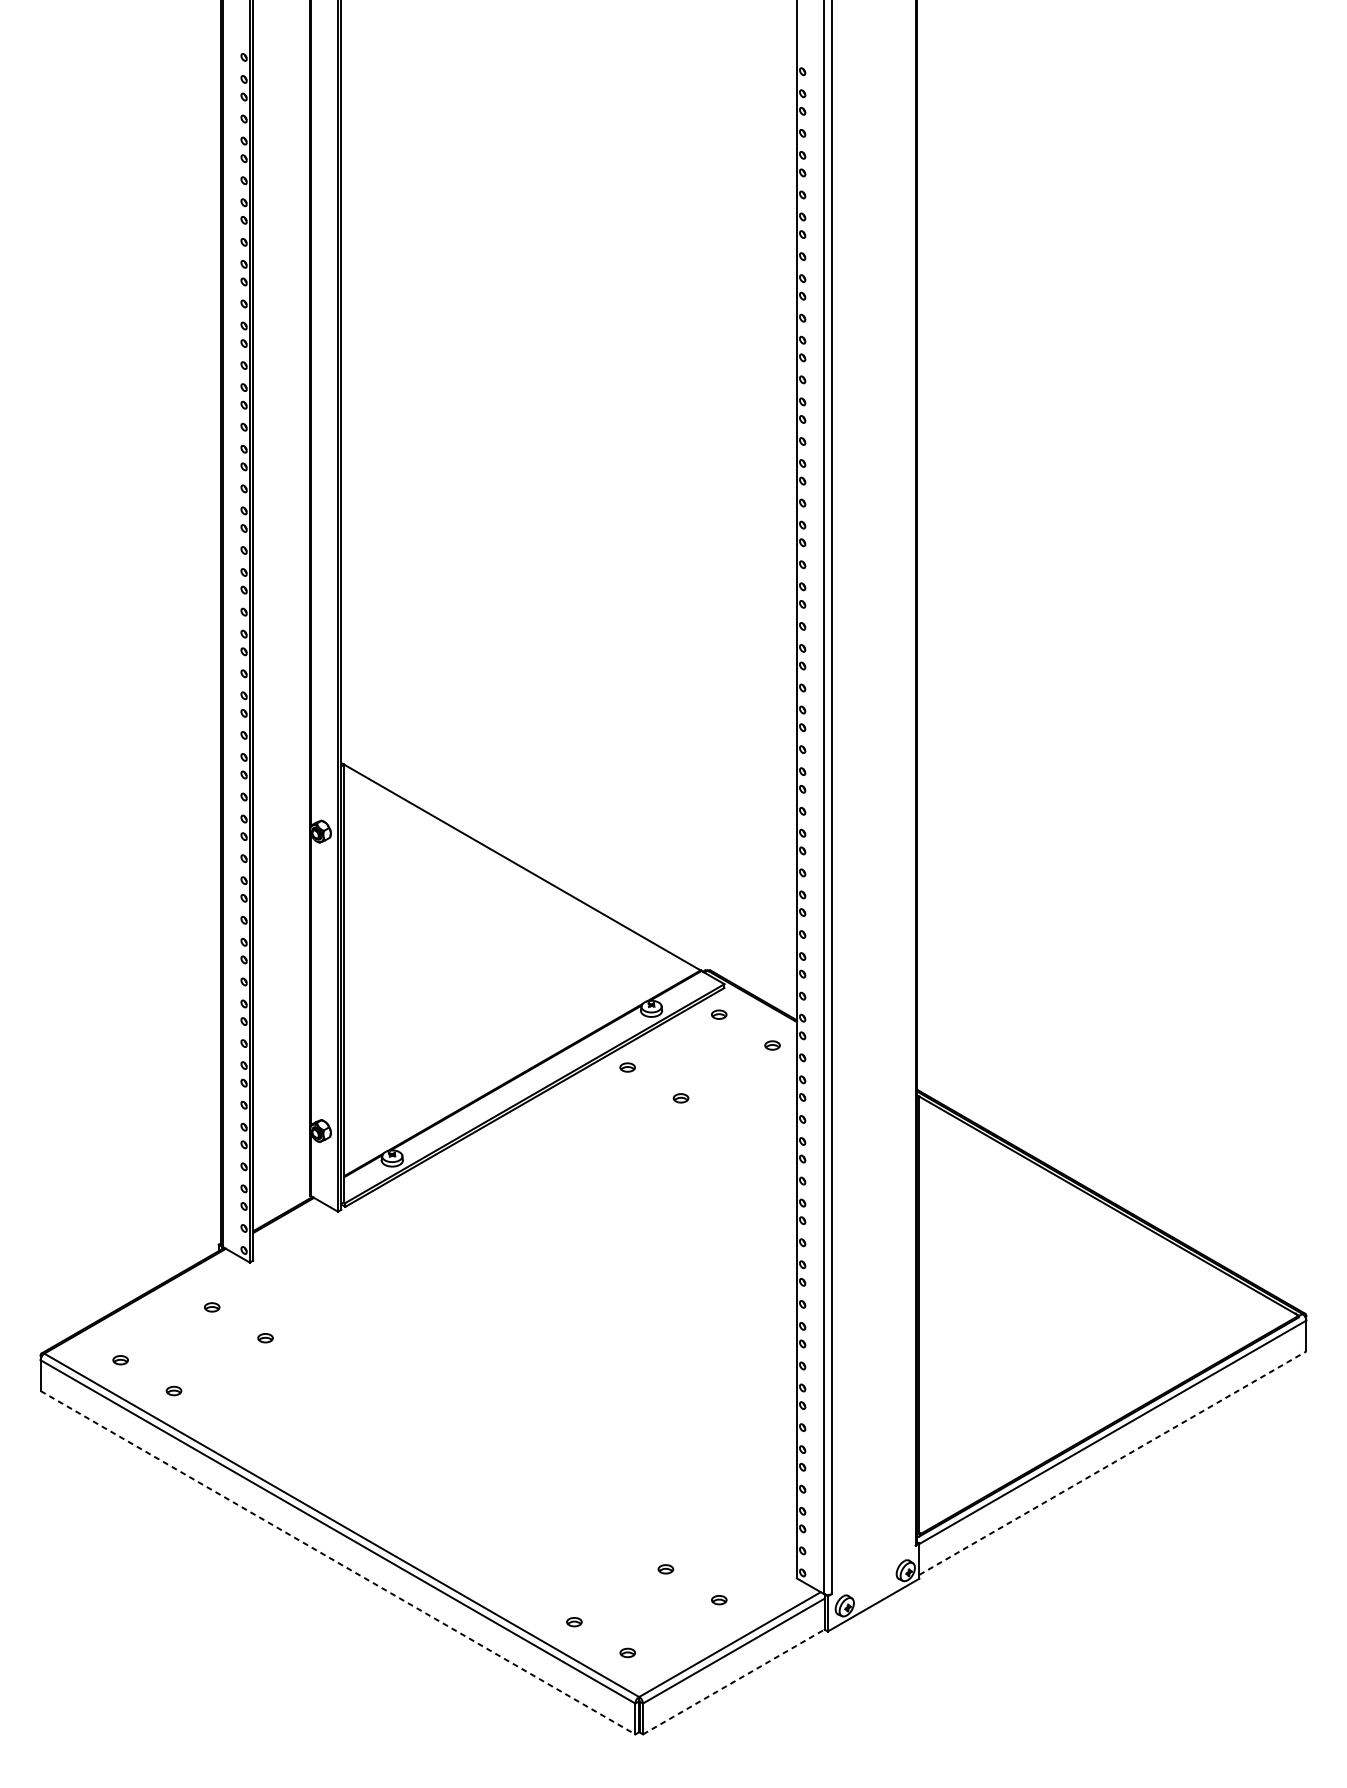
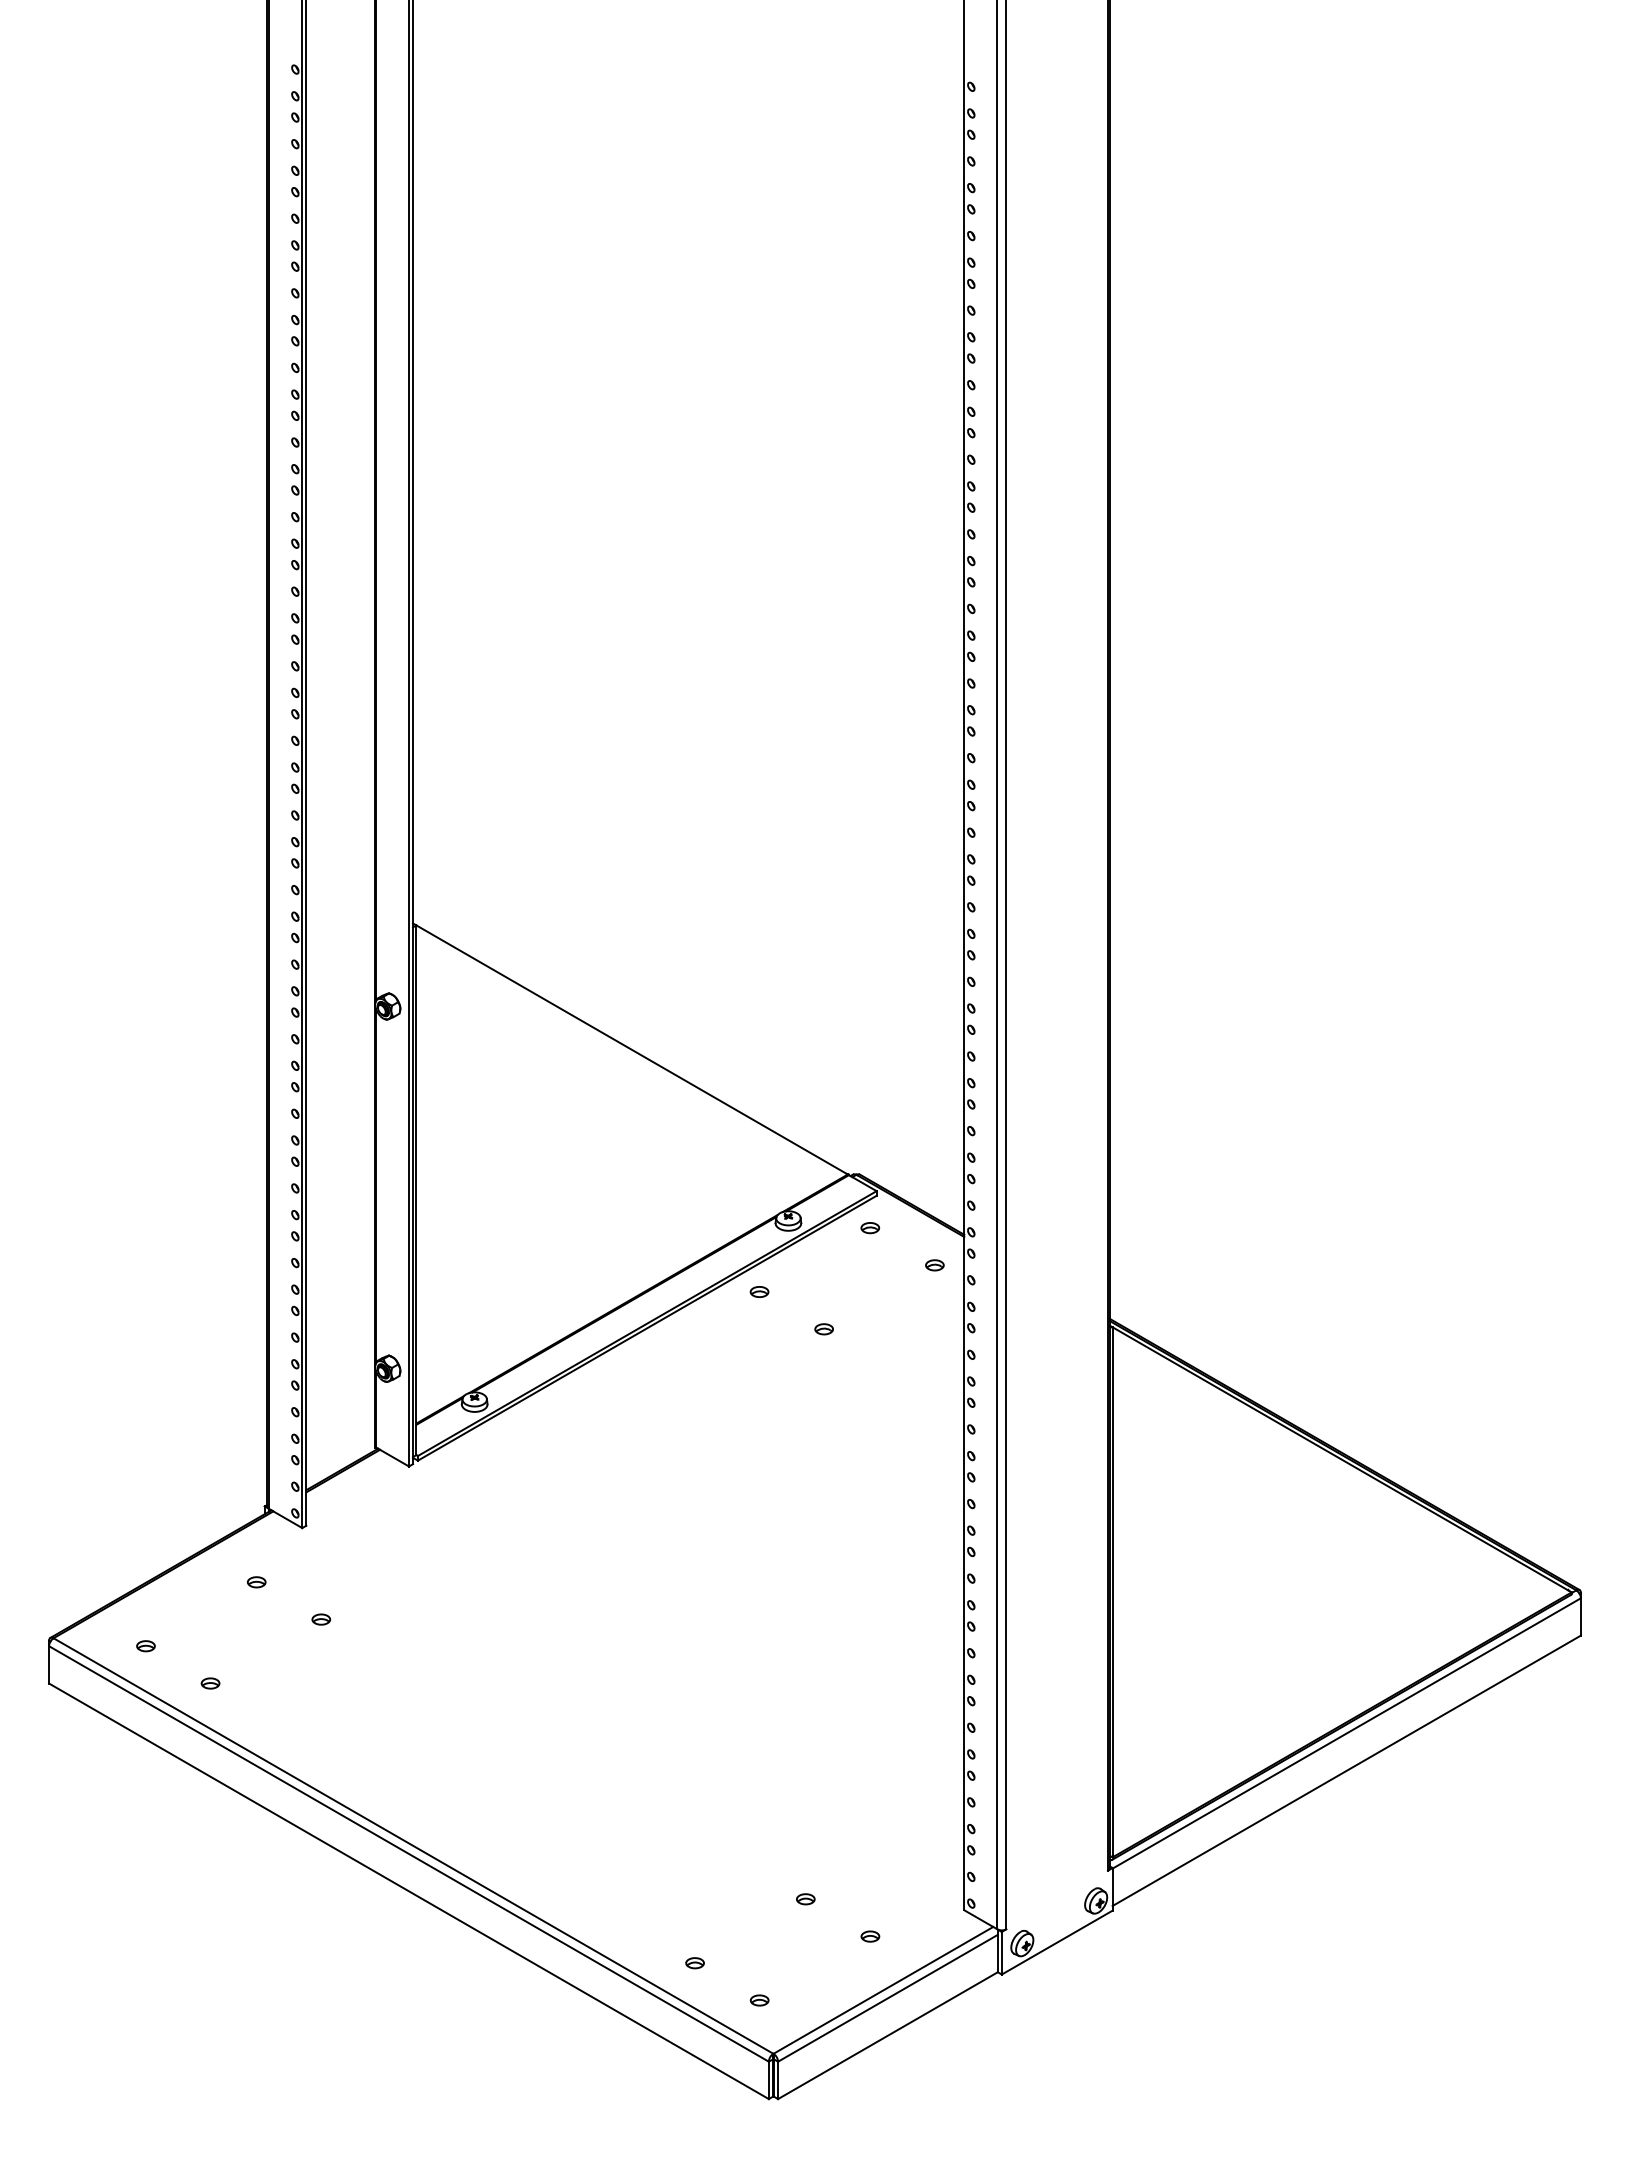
line: (1113, 1462) -> (1347, 1770), dashed -> solid
line: (337, 1562) -> (408, 1891), dashed -> solid
line: (733, 1681) -> (887, 2035), dashed -> solid

